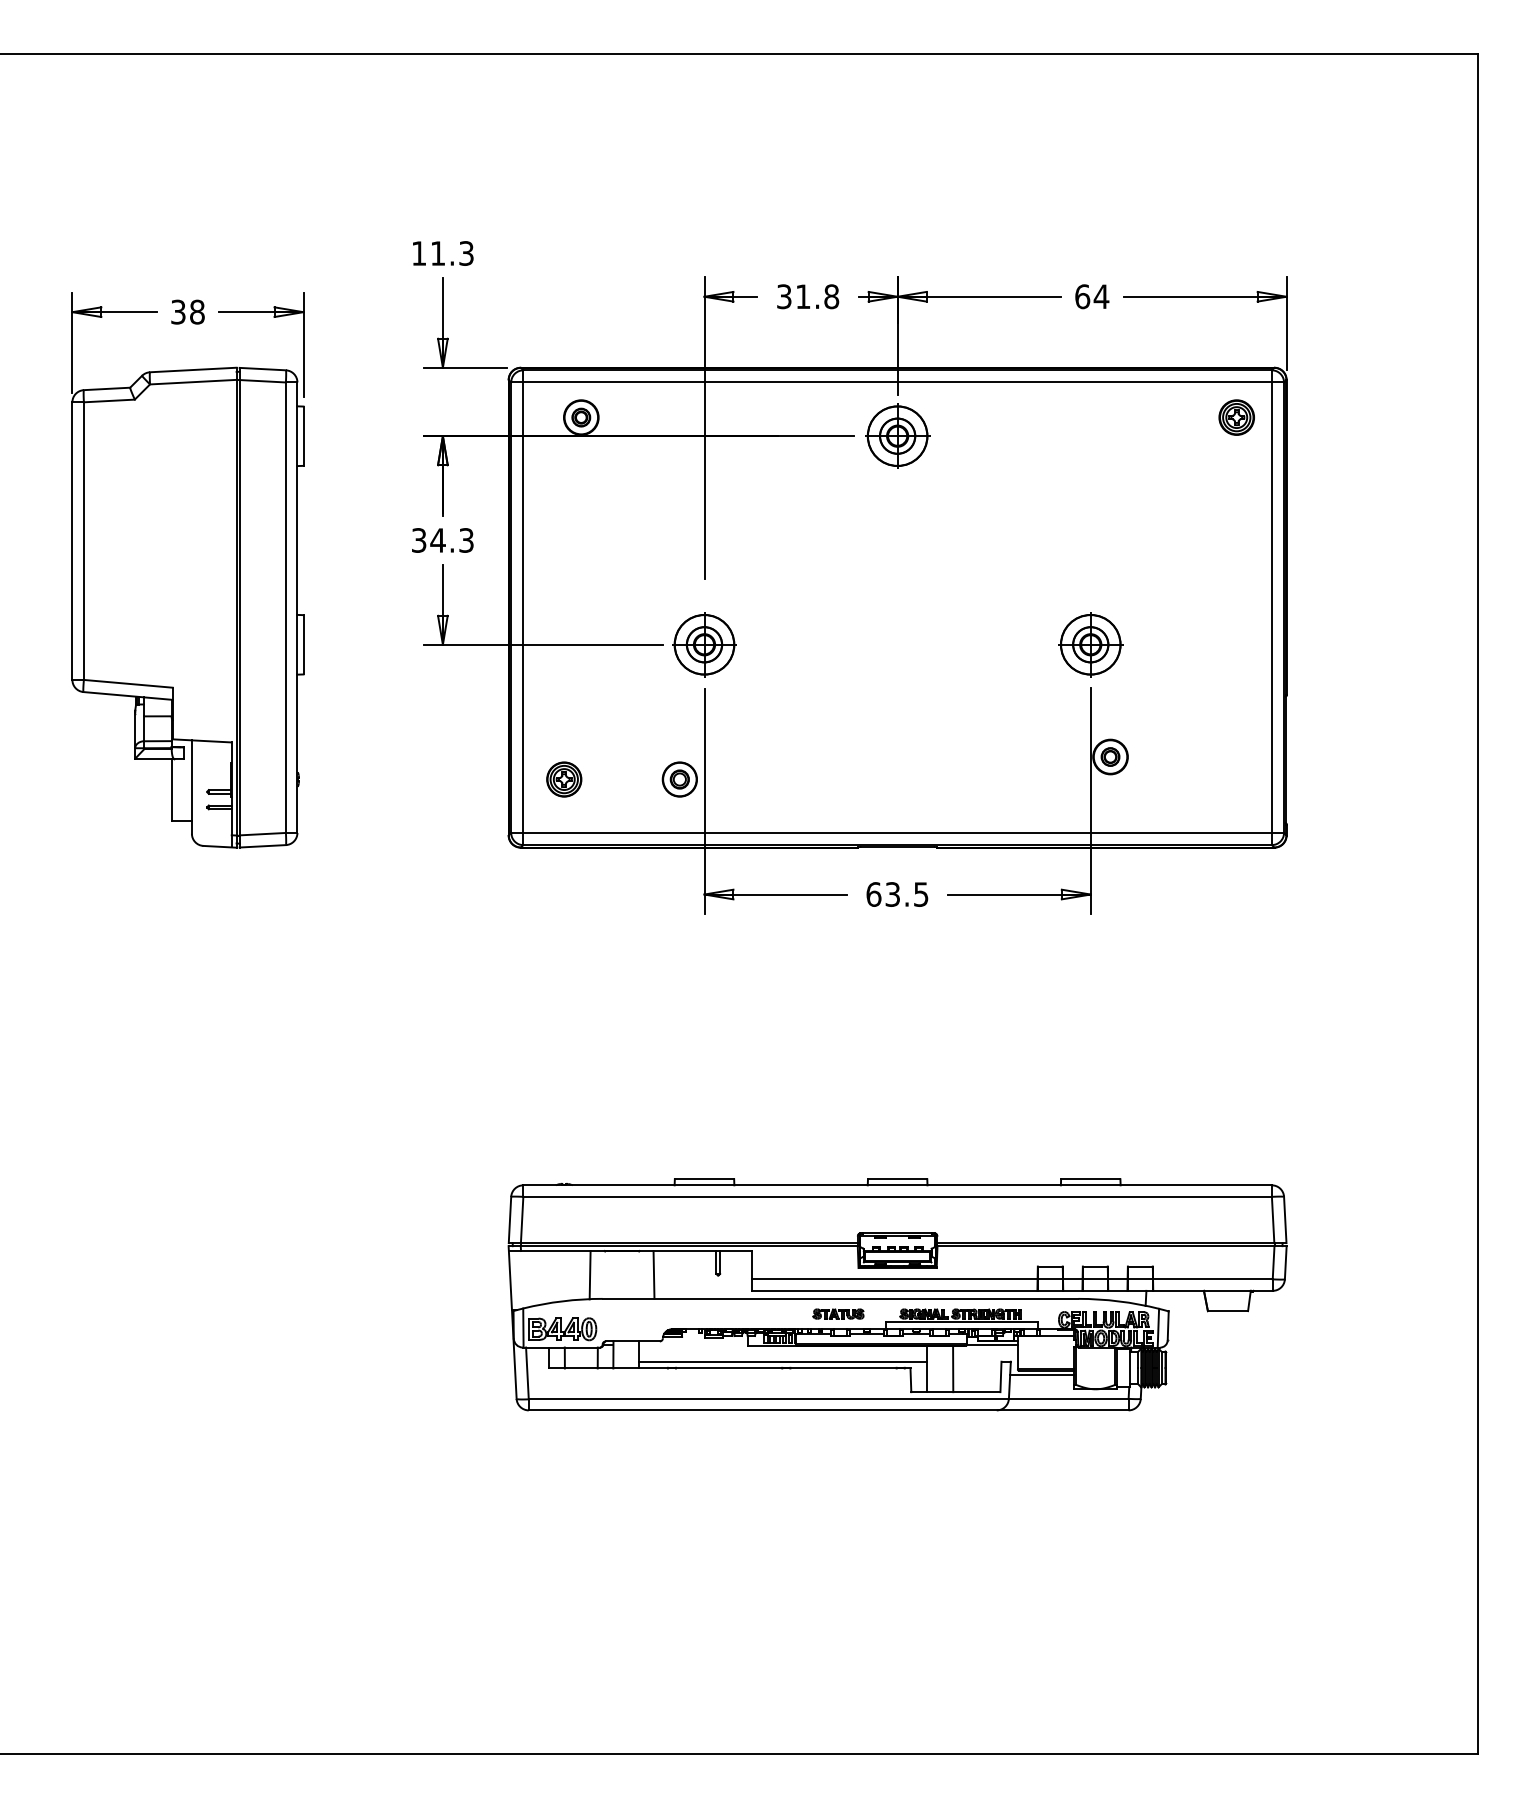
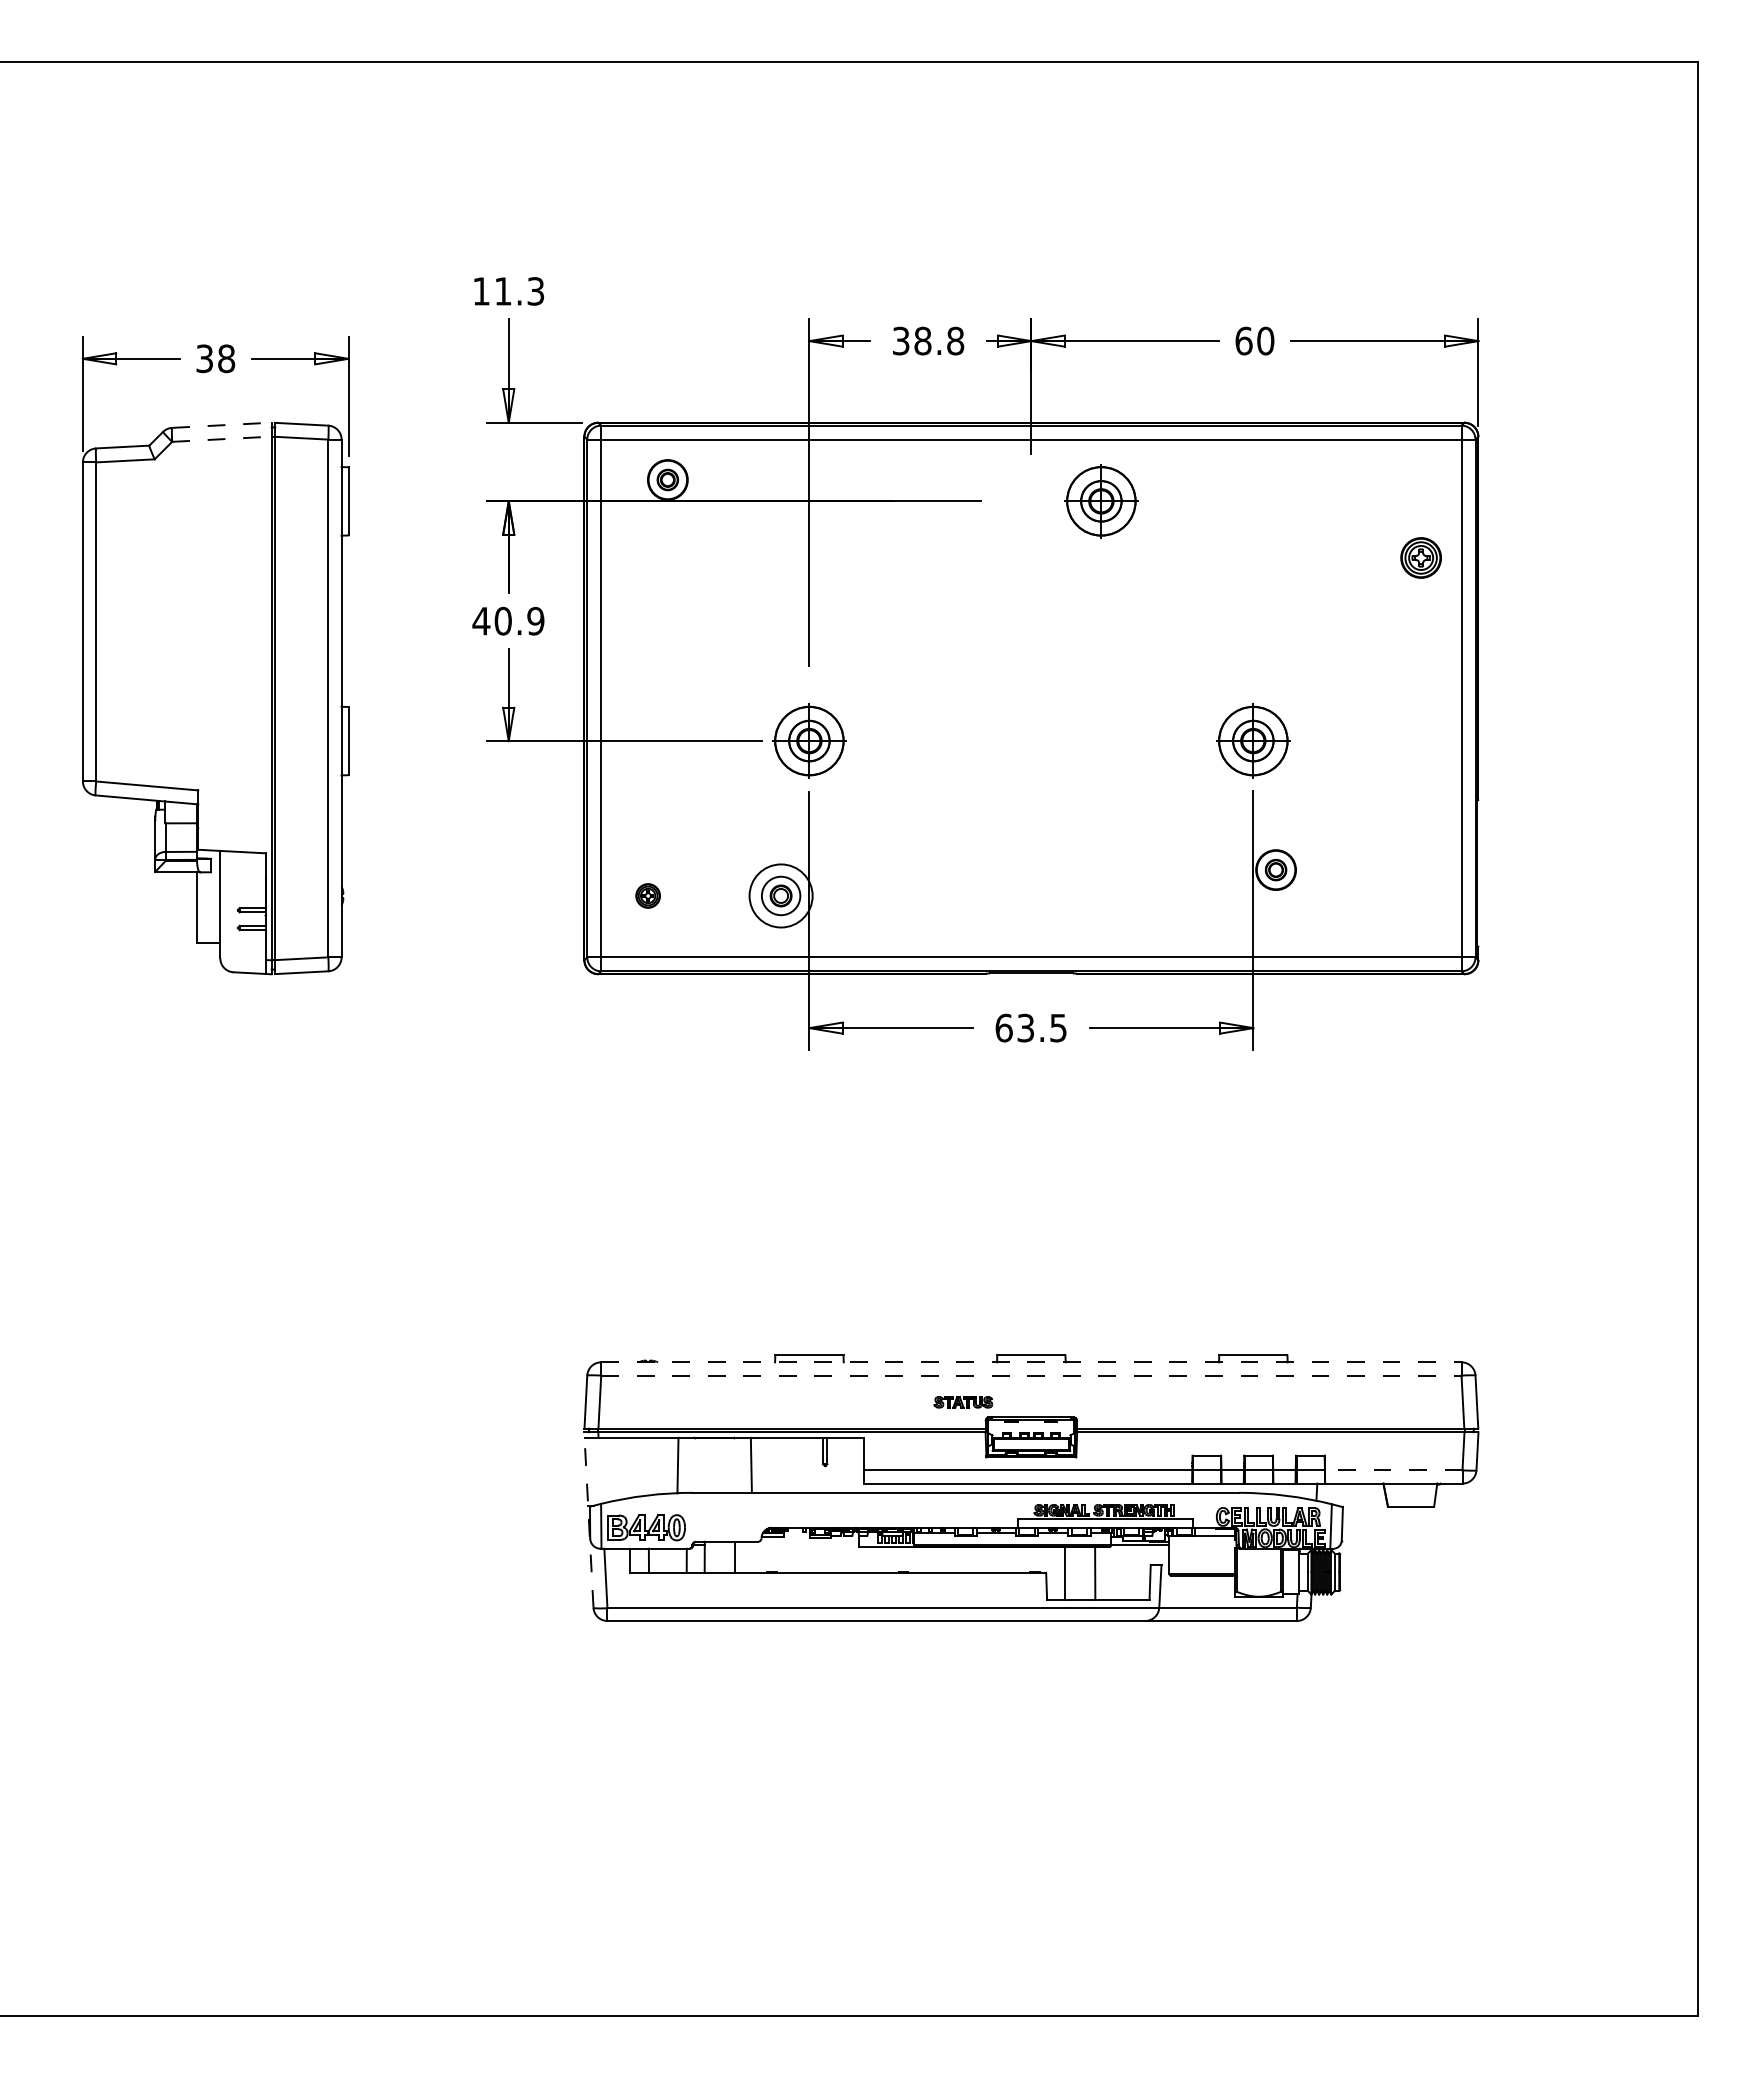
text: (802, 296) -> (922, 340), 31.8 -> 38.8
text: (1101, 296) -> (1265, 340), 64 -> 60
line: (192, 370) -> (221, 425), solid -> dashed
line: (192, 382) -> (221, 439), solid -> dashed
part: (1236, 417) -> (1420, 557), moved
part: (897, 436) -> (1101, 501), moved
text: (442, 539) -> (508, 620), 34.3 -> 40.9
part: (563, 779) -> (647, 895), size x0.6
circle: (679, 779) -> (780, 895), size x1.6
line: (897, 1185) -> (1031, 1362), solid -> dashed
line: (897, 1196) -> (1031, 1375), solid -> dashed
line: (1212, 1279) -> (1393, 1470), solid -> dashed
part: (838, 1314) -> (963, 1402), moved
line: (512, 1322) -> (588, 1520), solid -> dashed
line: (782, 1362) -> (899, 1565), removed
line: (1042, 1375) -> (1197, 1580), removed

